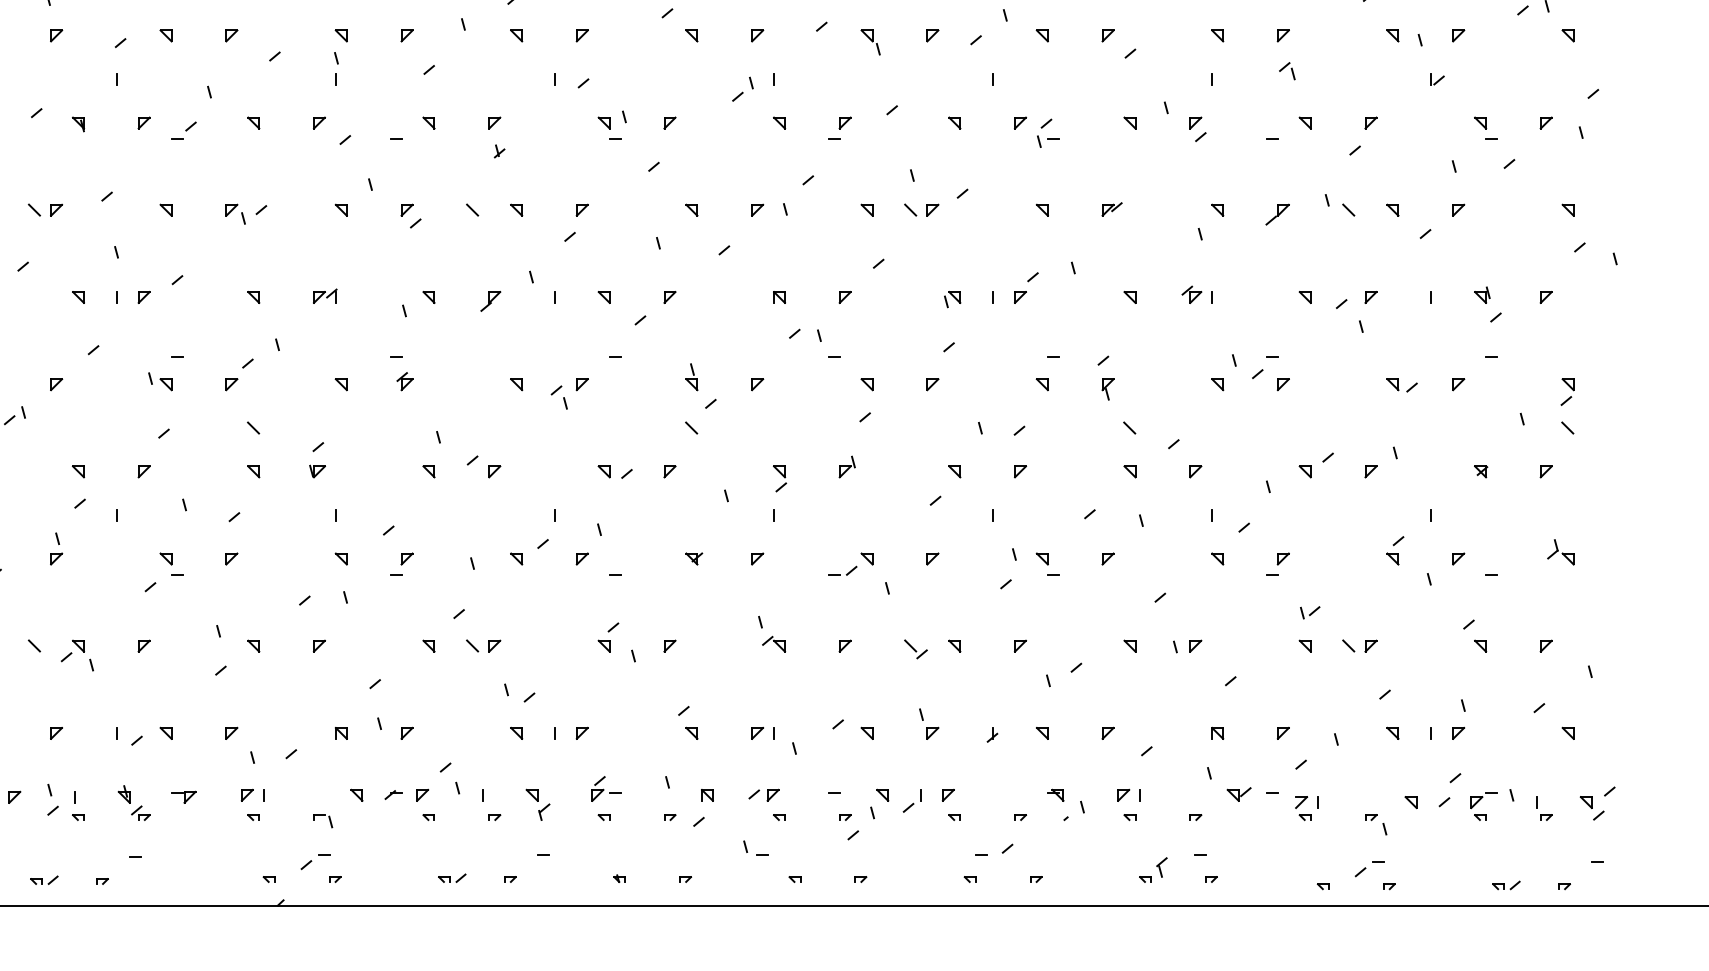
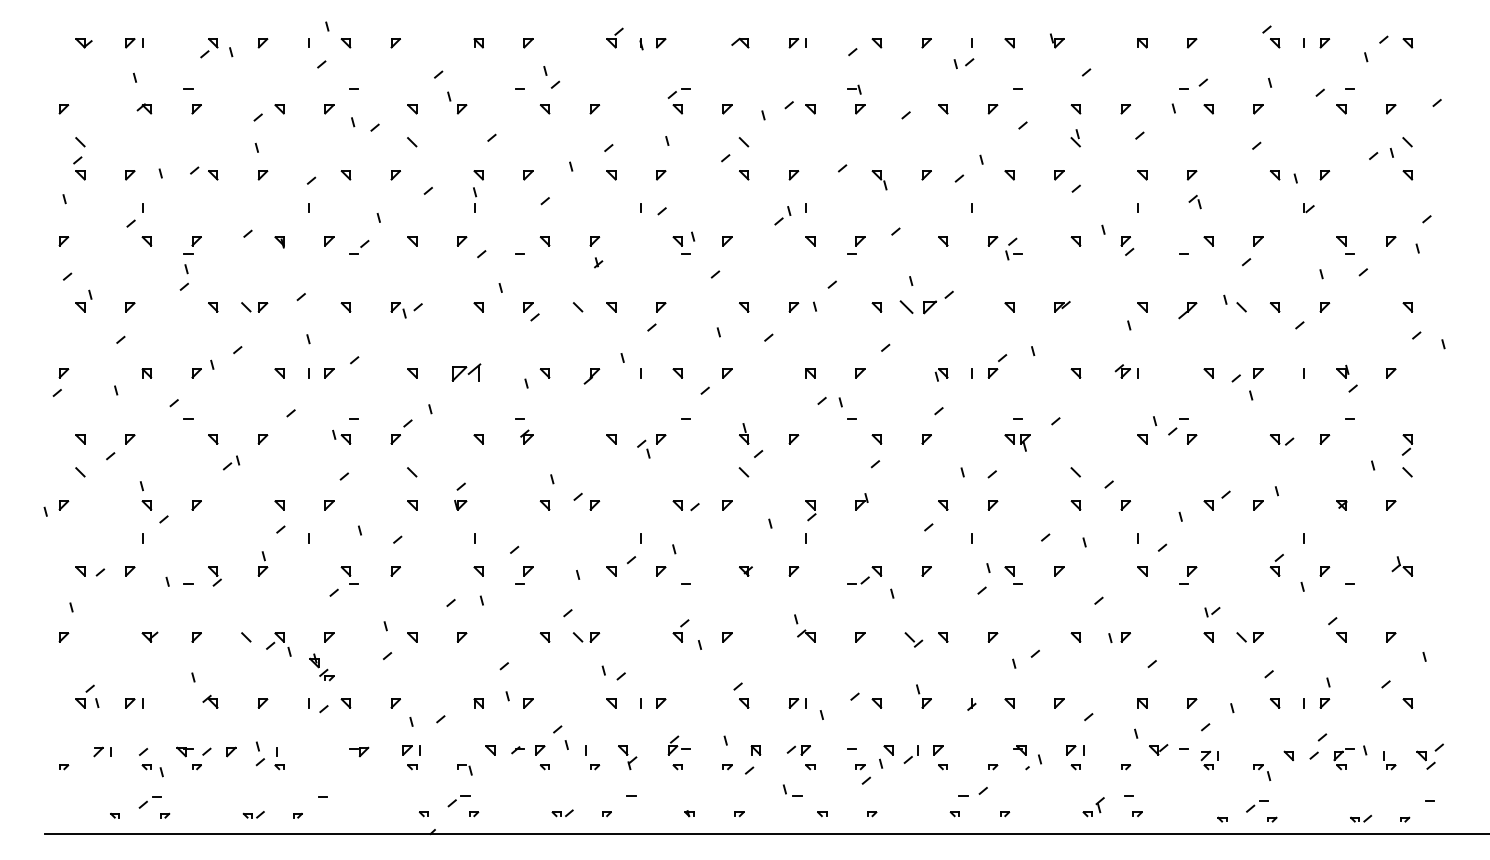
part: (920, 210) -> (917, 307), size x1.4
part: (325, 296) -> (466, 372), size x1.6
part: (1108, 388) -> (1025, 442), moved
part: (133, 803) -> (321, 667), moved

